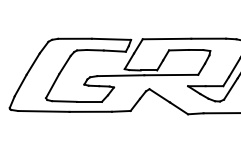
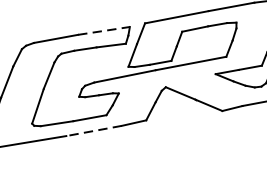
line: (111, 39) -> (104, 31), solid -> dashed
line: (90, 111) -> (93, 130), solid -> dashed

